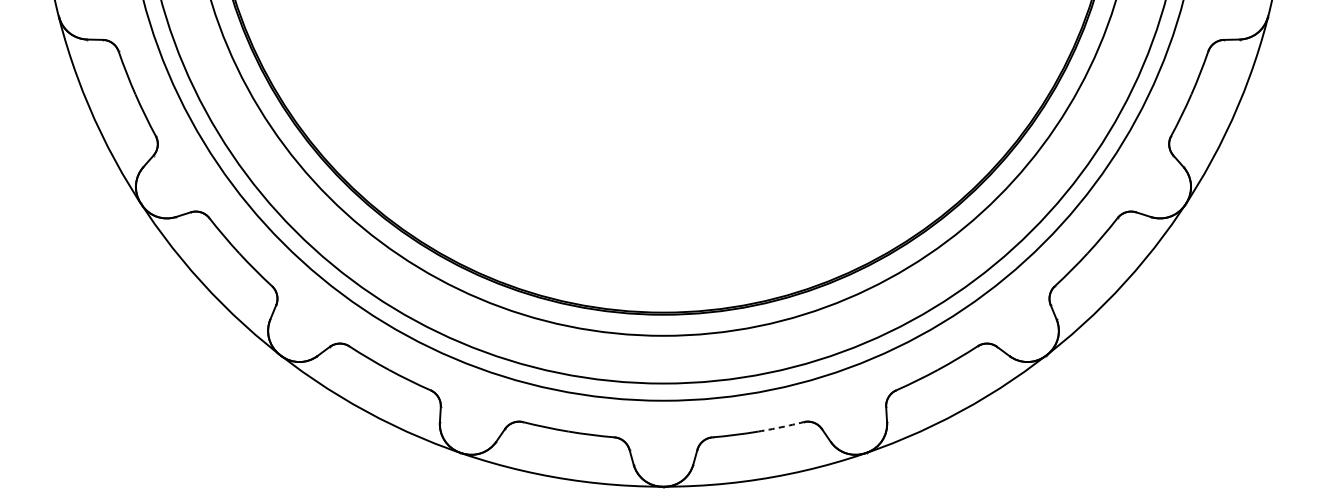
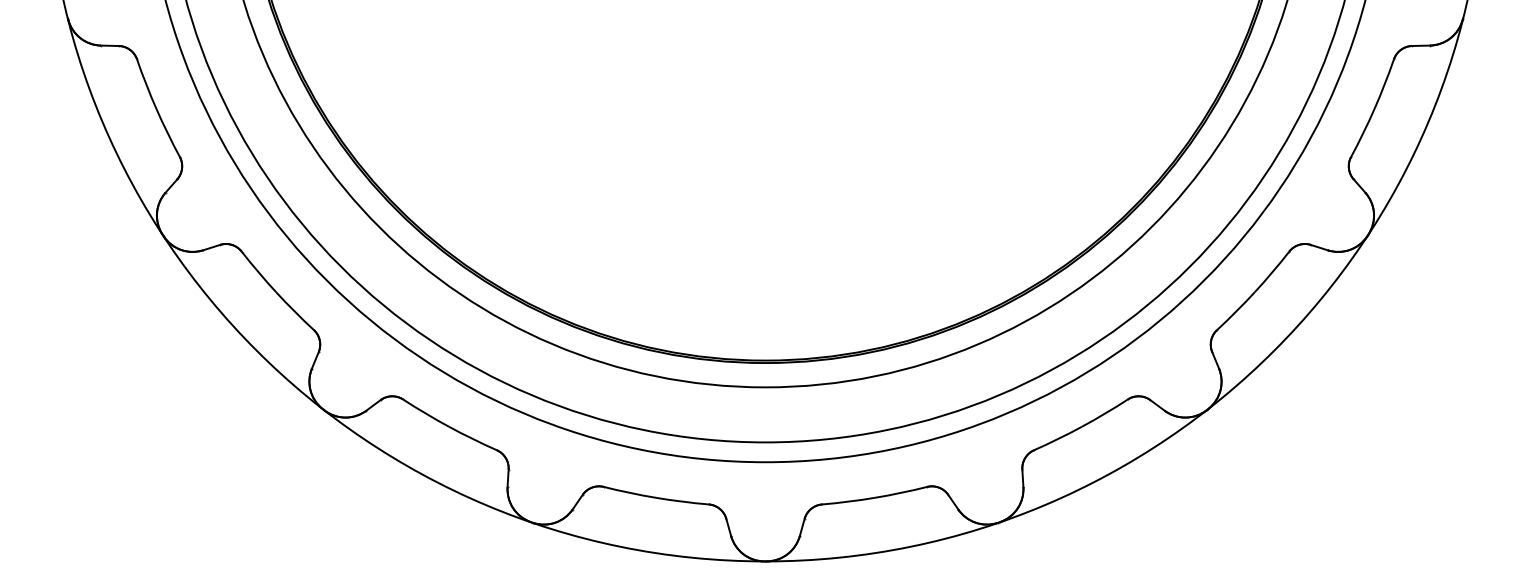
arc: (781, 426) -> (901, 492), dashed -> solid

